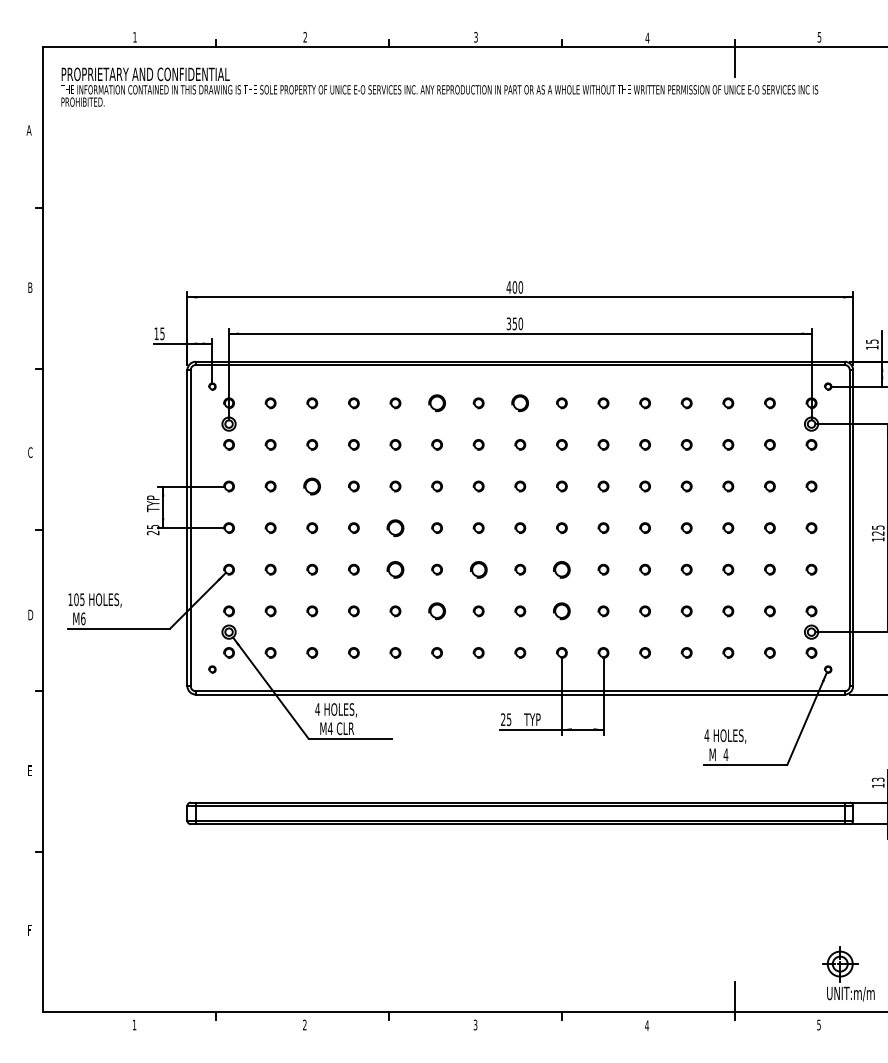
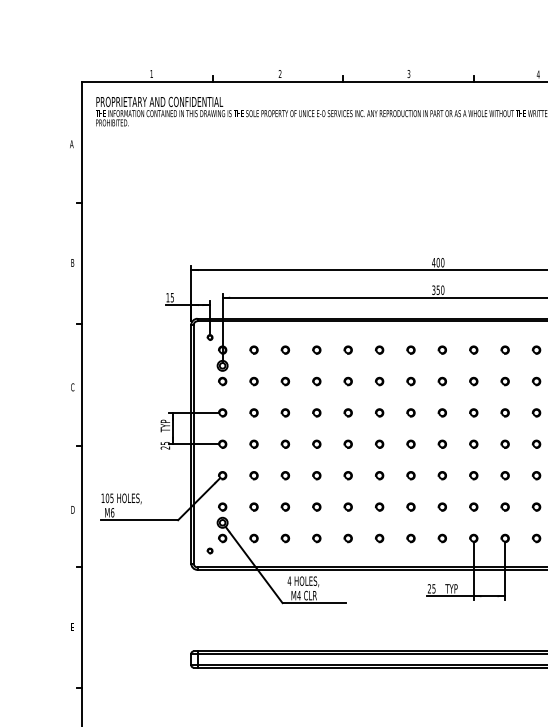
part: (436, 403) -> (379, 350), size x0.62
part: (520, 403) -> (442, 350), size x0.62
part: (312, 486) -> (285, 412), size x0.62
part: (395, 527) -> (348, 443), size x0.62
part: (395, 569) -> (348, 475), size x0.62
part: (478, 569) -> (410, 475), size x0.62
part: (561, 569) -> (473, 475), size x0.62
part: (436, 611) -> (379, 507), size x0.62
part: (561, 611) -> (473, 507), size x0.62

